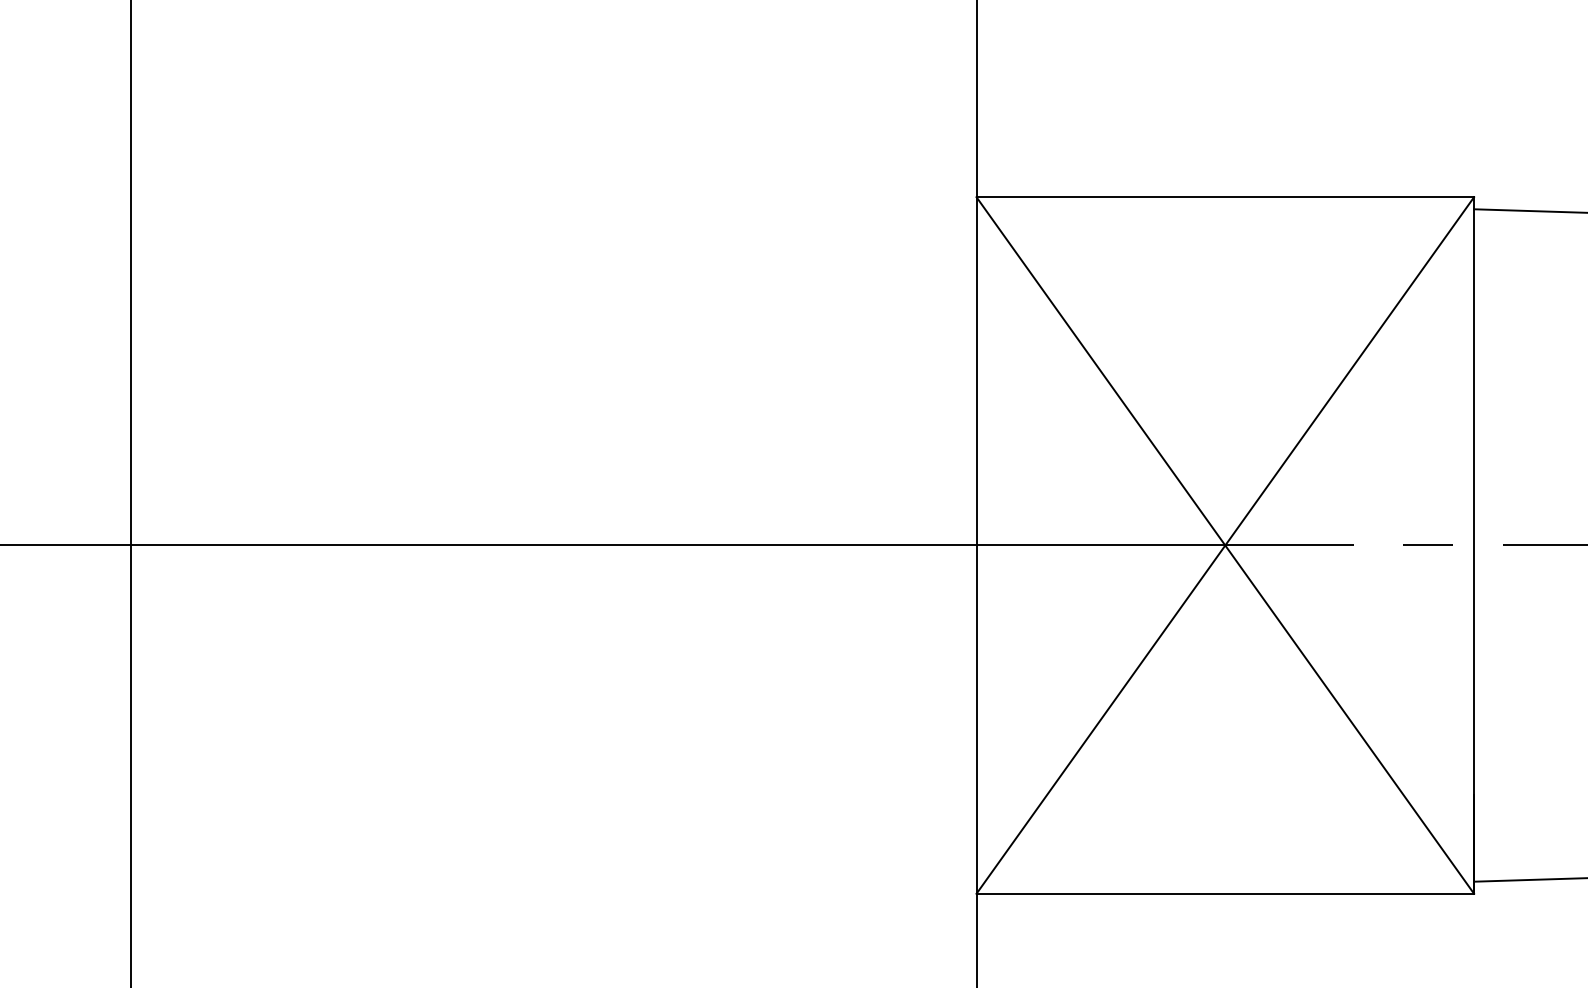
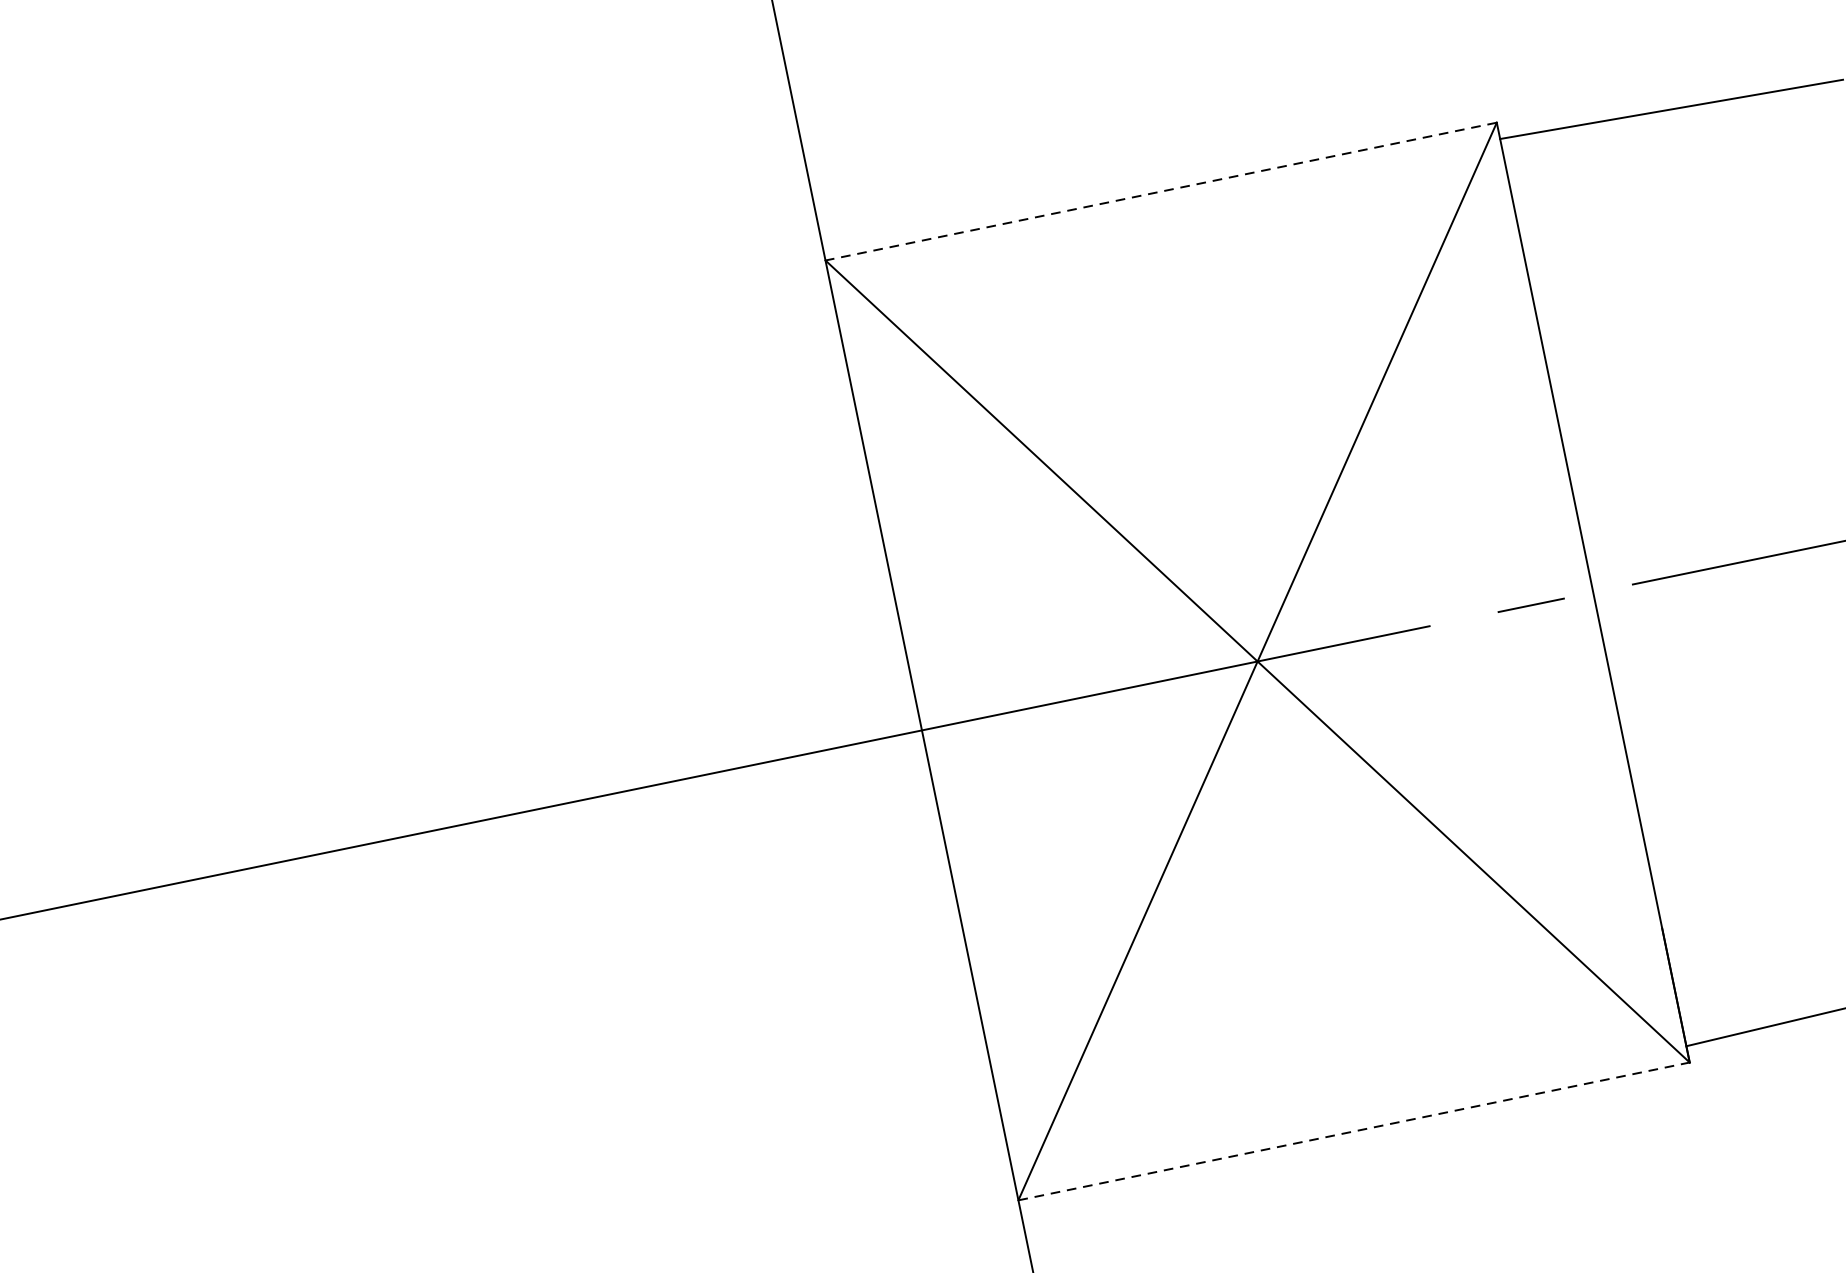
line: (1225, 197) -> (1161, 191), solid -> dashed
line: (1225, 893) -> (1354, 1130), solid -> dashed

